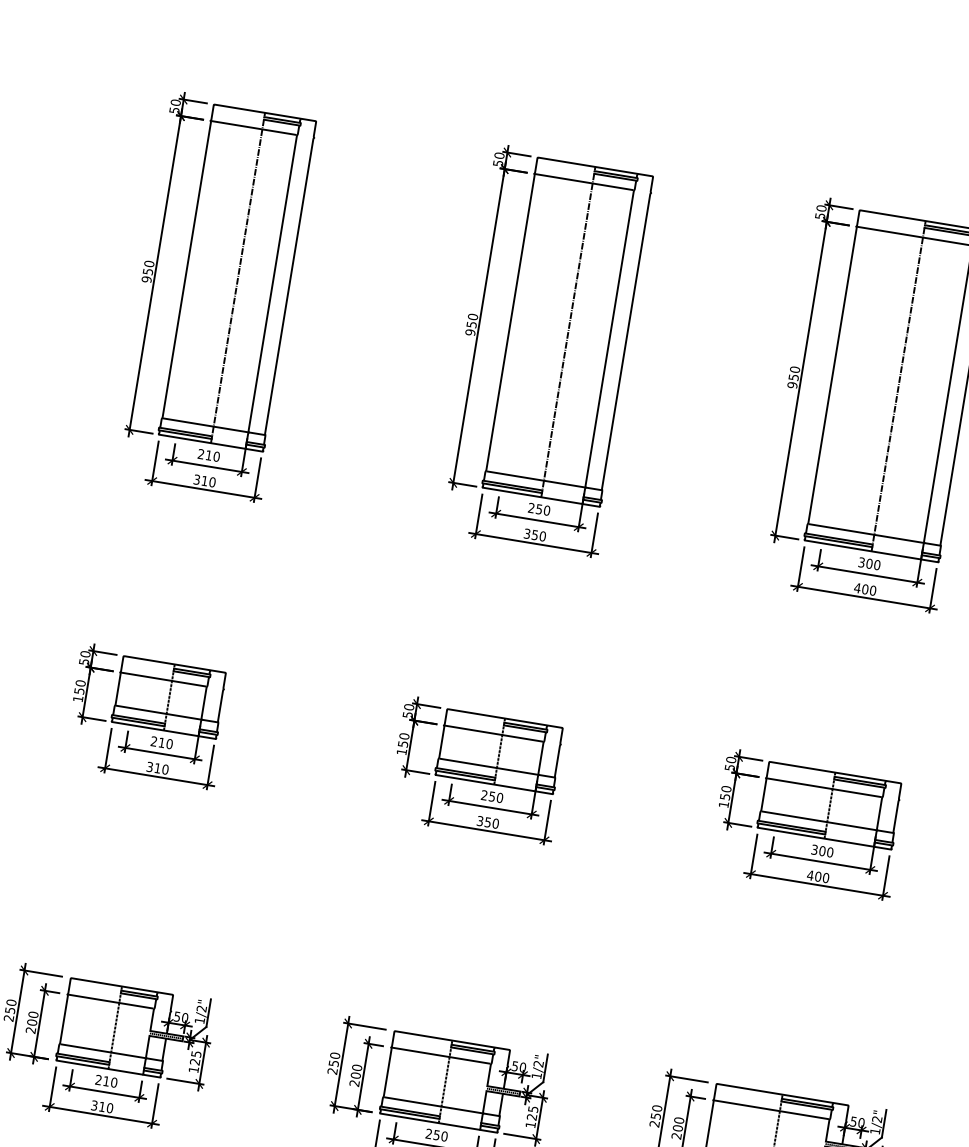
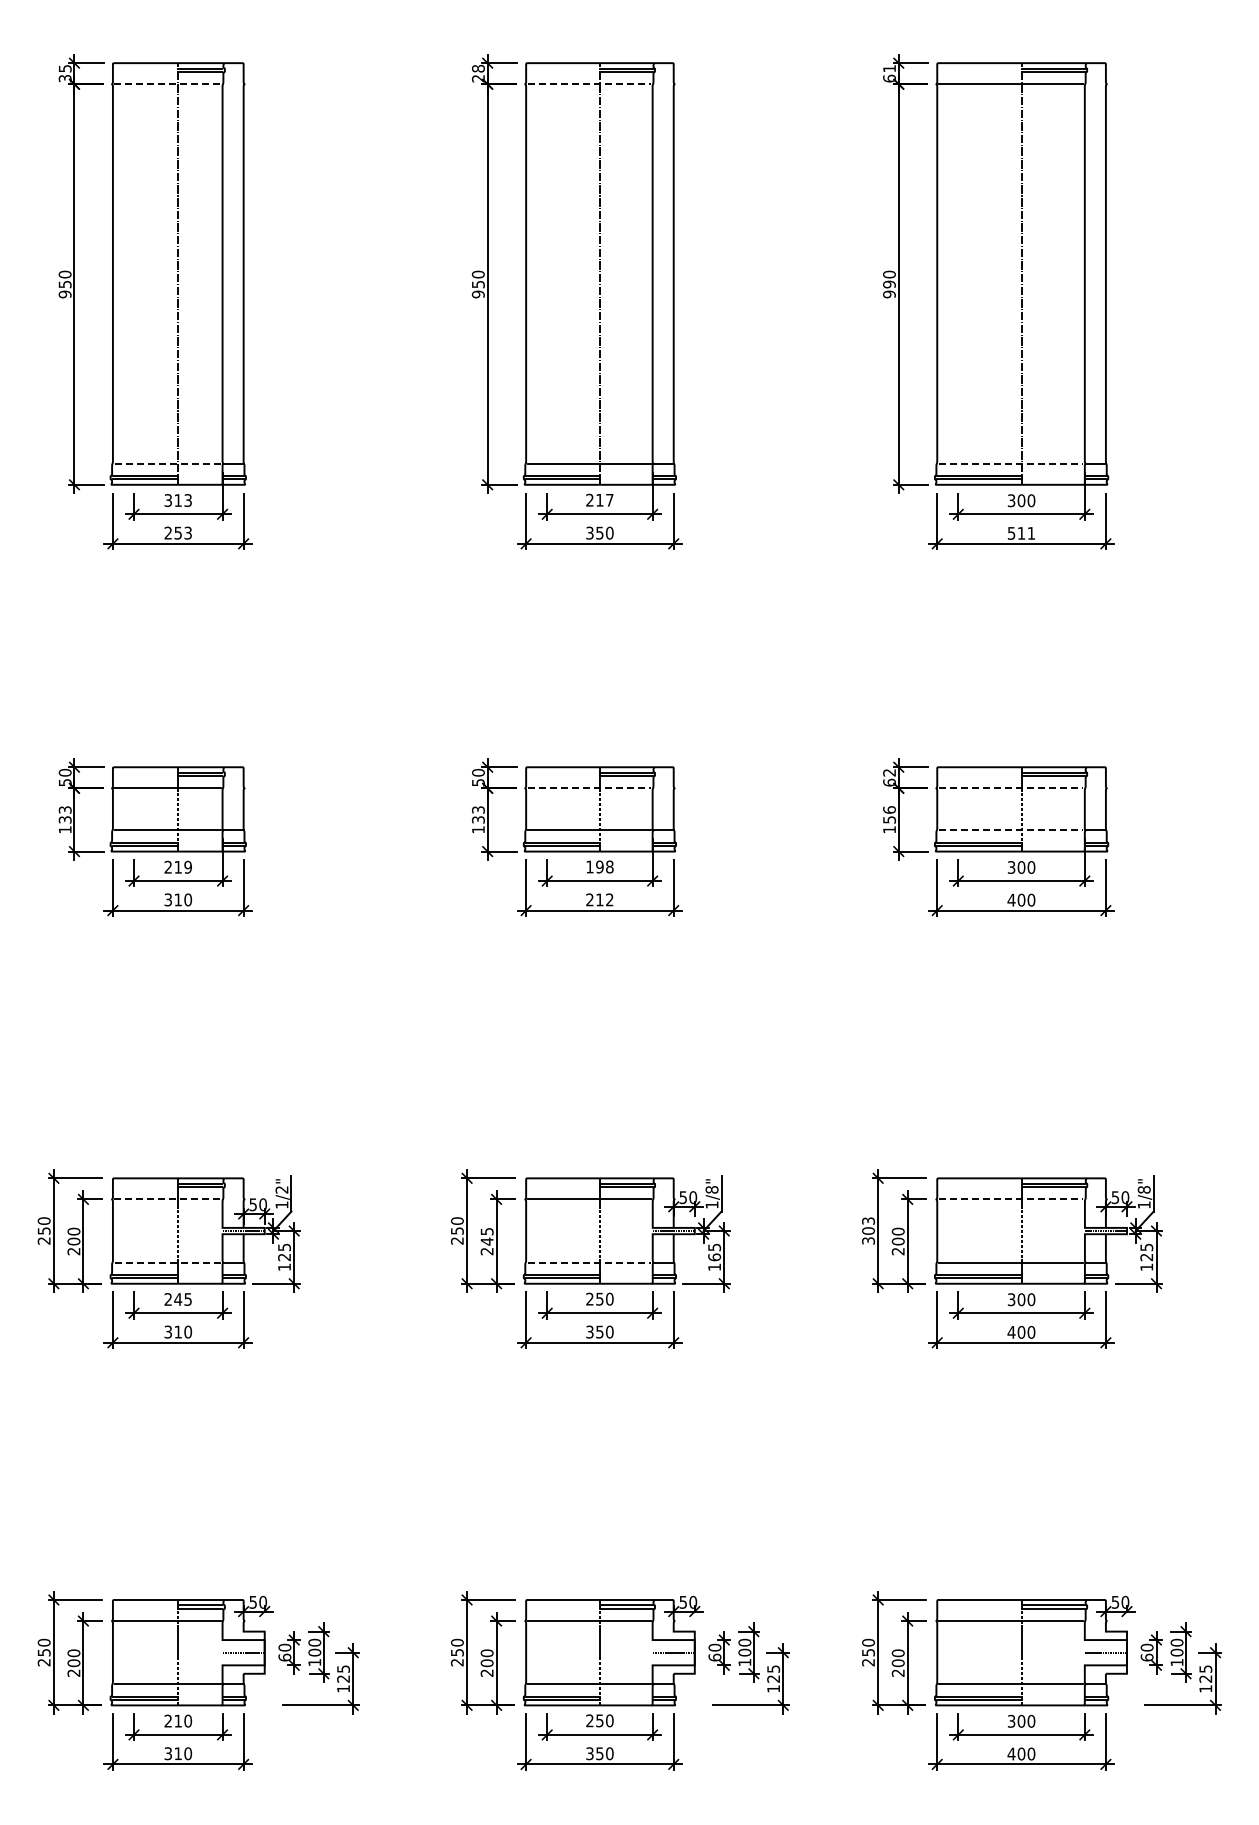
text: (174, 105) -> (64, 72), 50 -> 35
line: (254, 128) -> (168, 84), solid -> dashed
text: (498, 159) -> (478, 73), 50 -> 28
line: (584, 182) -> (589, 84), solid -> dashed
text: (820, 212) -> (889, 73), 50 -> 61
text: (793, 377) -> (889, 284), 950 -> 990
line: (206, 425) -> (168, 463), solid -> dashed
text: (209, 455) -> (178, 500), 210 -> 313
text: (205, 480) -> (178, 532), 310 -> 253
text: (542, 509) -> (604, 499), 250 -> 217
line: (866, 533) -> (1011, 463), solid -> dashed
text: (865, 589) -> (1021, 533), 400 -> 511
text: (79, 686) -> (64, 814), 150 -> 133
line: (494, 733) -> (589, 788), solid -> dashed
text: (403, 739) -> (478, 814), 150 -> 133
text: (169, 744) -> (187, 867), 210 -> 219
text: (730, 763) -> (889, 777), 50 -> 62
line: (824, 787) -> (1011, 788), solid -> dashed
text: (726, 788) -> (889, 809), 150 -> 156
text: (491, 796) -> (599, 866), 250 -> 198
line: (819, 820) -> (1011, 830), solid -> dashed
text: (487, 822) -> (599, 899), 350 -> 212
line: (111, 1001) -> (168, 1199), solid -> dashed
line: (103, 1051) -> (168, 1262), solid -> dashed
text: (538, 1063) -> (711, 1189), 1/2" -> 1/8"
text: (356, 1071) -> (486, 1236), 200 -> 245
text: (110, 1082) -> (183, 1299), 210 -> 245
line: (433, 1105) -> (589, 1262), solid -> dashed
line: (772, 1109) -> (1011, 1199), solid -> dashed
text: (656, 1115) -> (868, 1230), 250 -> 303
text: (531, 1117) -> (714, 1257), 125 -> 165
text: (876, 1119) -> (1143, 1189), 1/2" -> 1/8"

